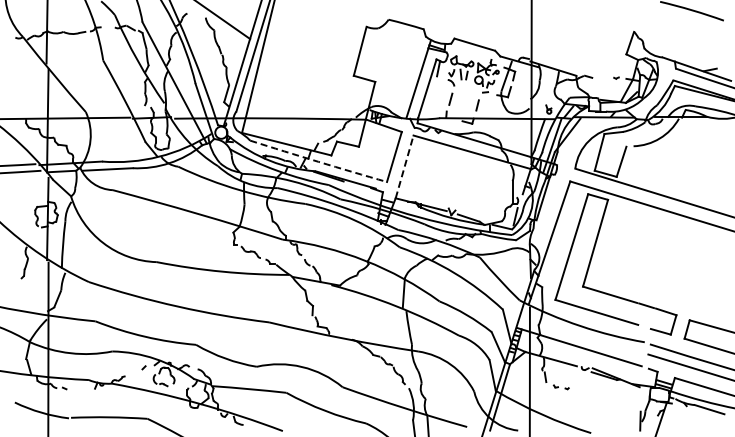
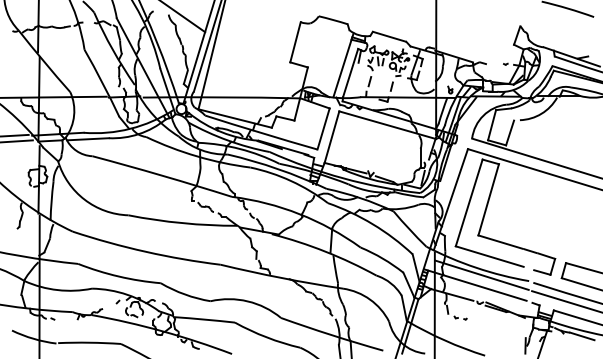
arc: (318, 161) -> (261, 132), dashed -> solid
line: (404, 166) -> (331, 136), dashed -> solid
line: (587, 335) -> (482, 275), added

